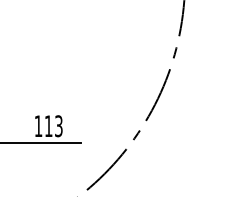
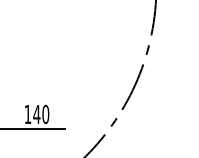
text: (53, 126) -> (41, 114), 113 -> 140

